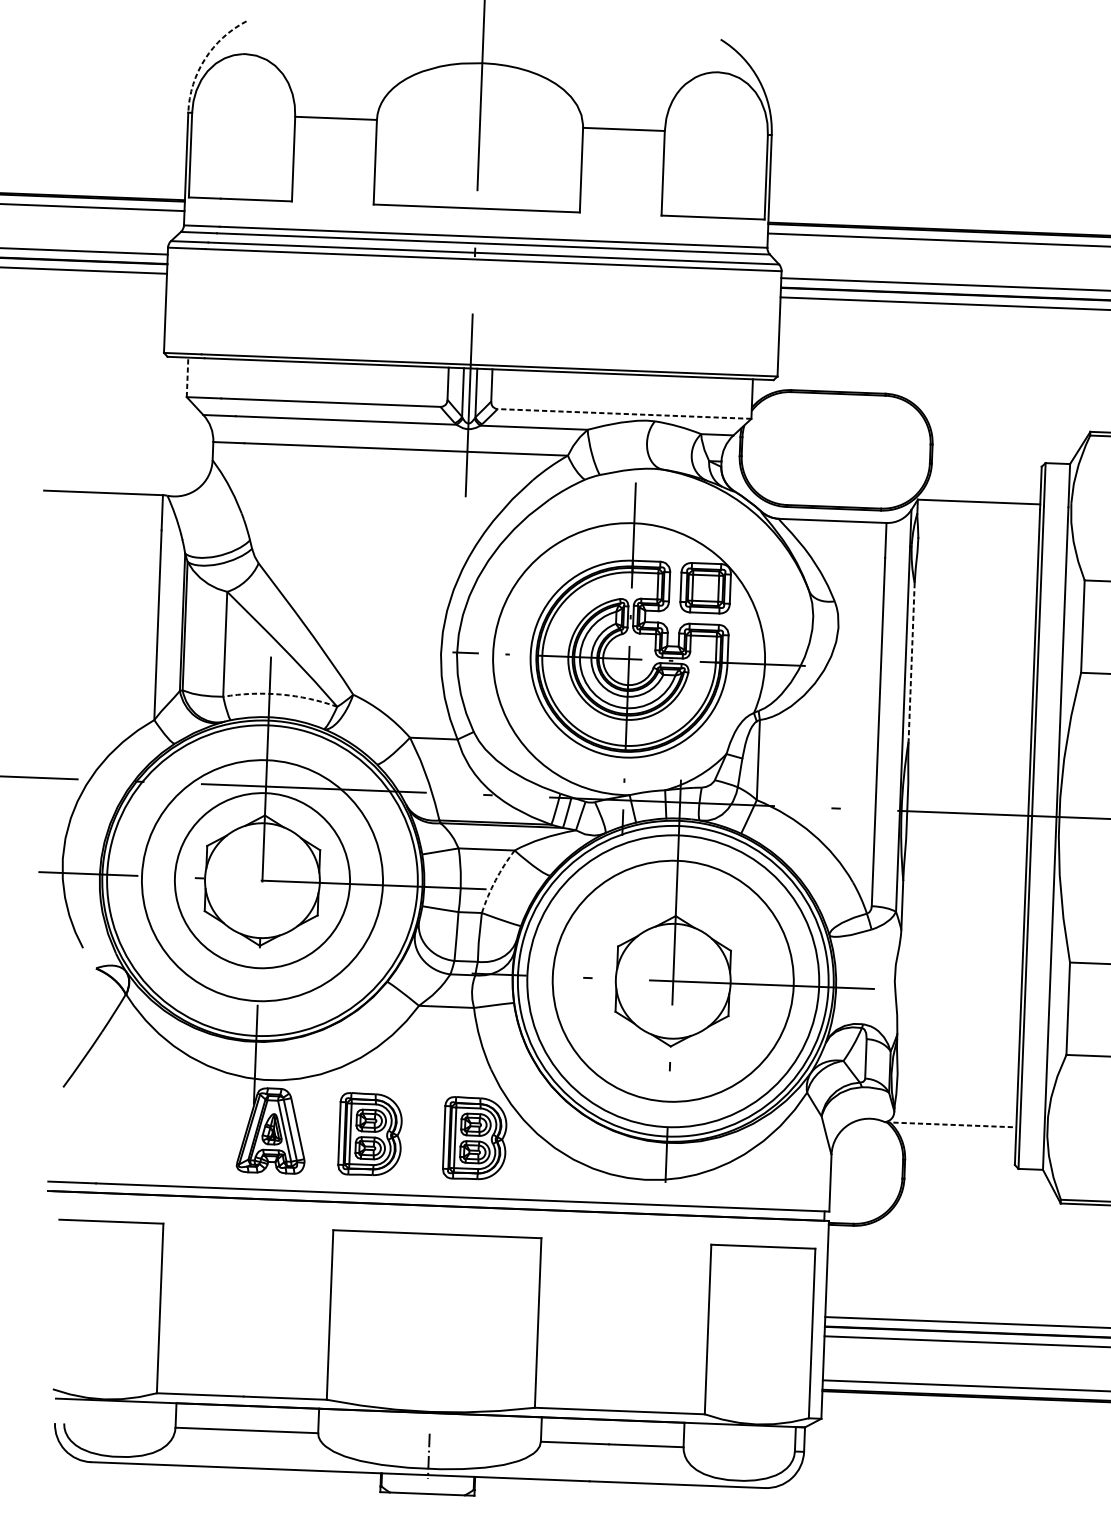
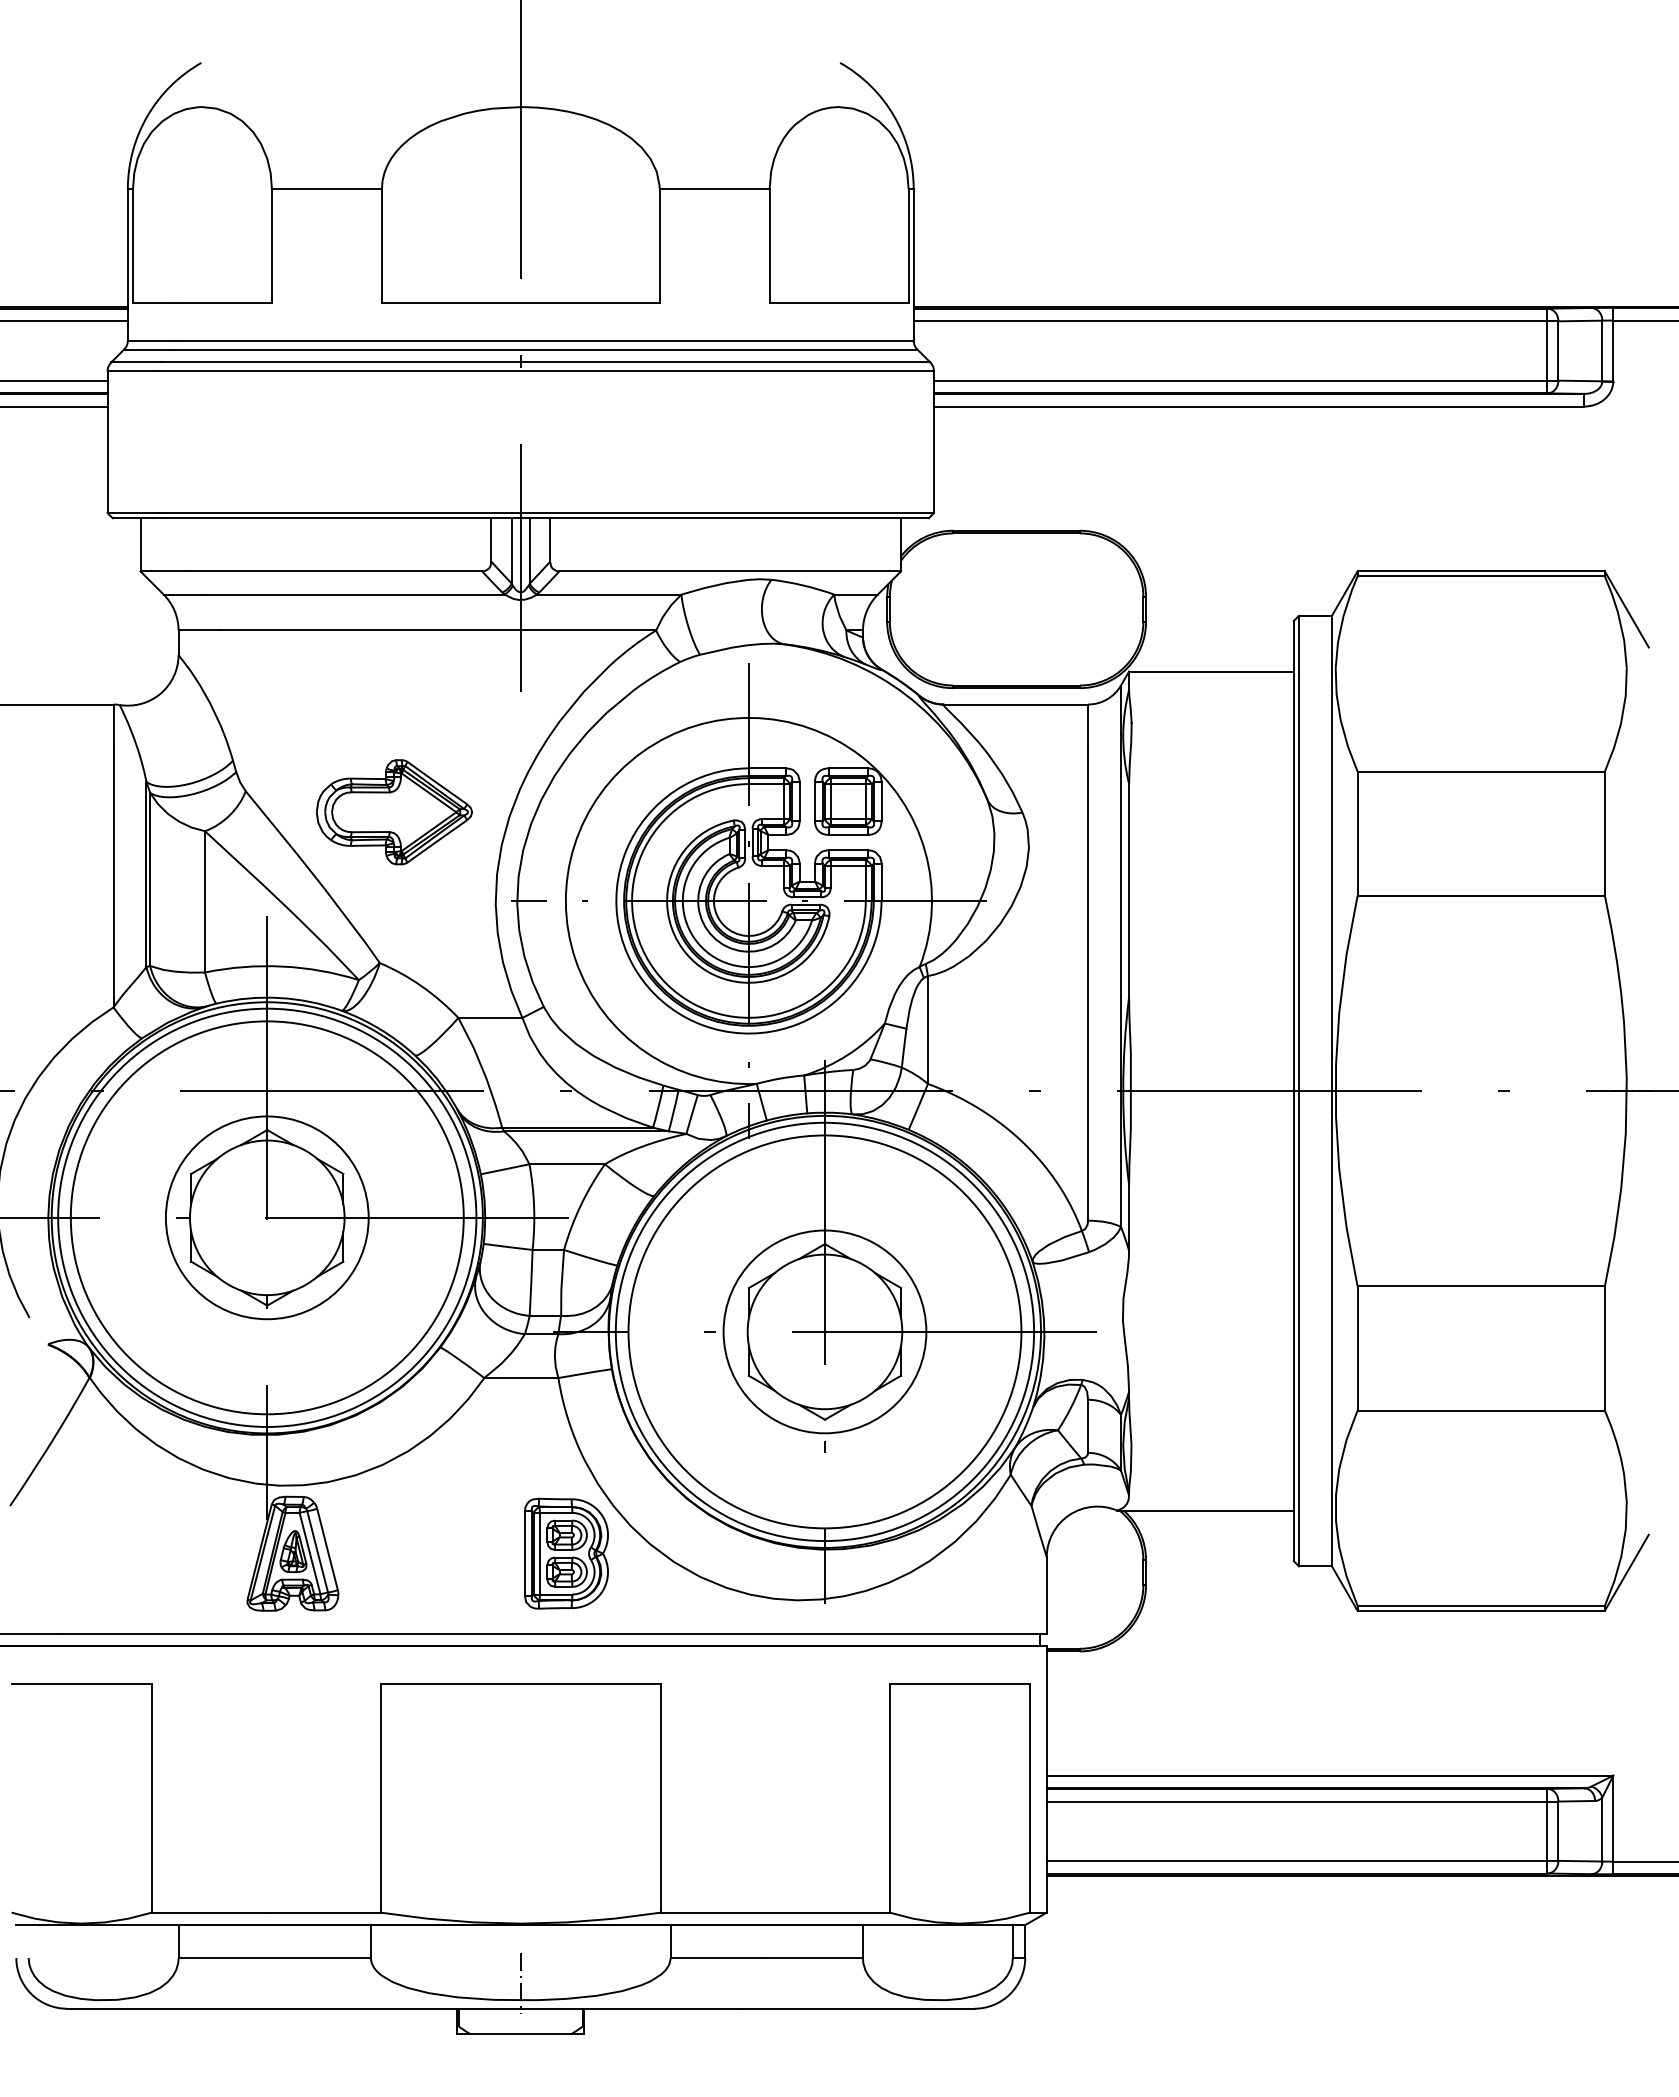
arc: (204, 58) -> (147, 115), dashed -> solid
line: (187, 377) -> (140, 544), dashed -> solid
line: (624, 414) -> (730, 571), dashed -> solid
part: (367, 583) -> (393, 812), added
line: (911, 662) -> (1129, 890), dashed -> solid
arc: (280, 694) -> (282, 966), dashed -> solid
circle: (261, 880) -> (266, 1217), size x0.62
circle: (261, 880) -> (266, 1217), size x1.67
arc: (495, 880) -> (580, 1205), dashed -> solid
circle: (672, 980) -> (824, 1331), size x0.62
line: (951, 1124) -> (1206, 1510), dashed -> solid
part: (370, 1134) -> (425, 1553), removed

